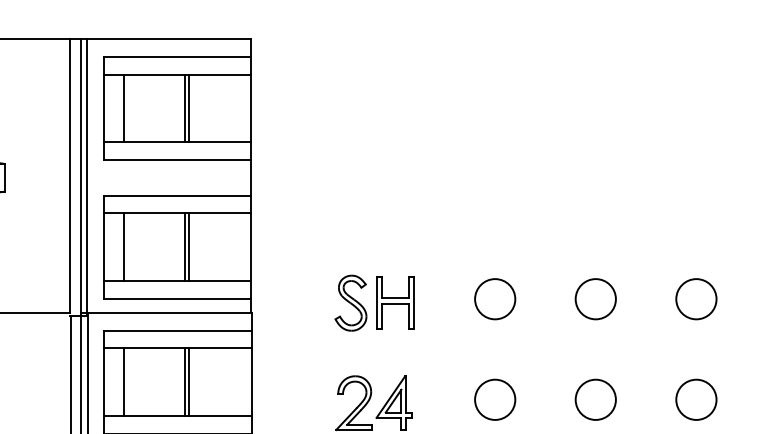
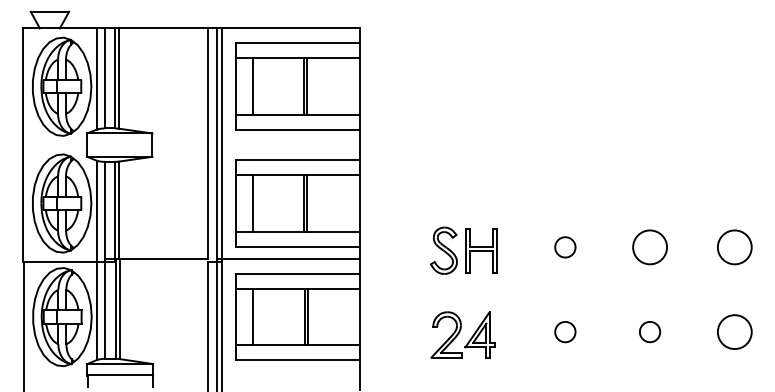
circle: (495, 299) -> (565, 247), size x0.6
circle: (595, 399) -> (649, 331), size x0.6
circle: (495, 400) -> (565, 332), size x0.6

